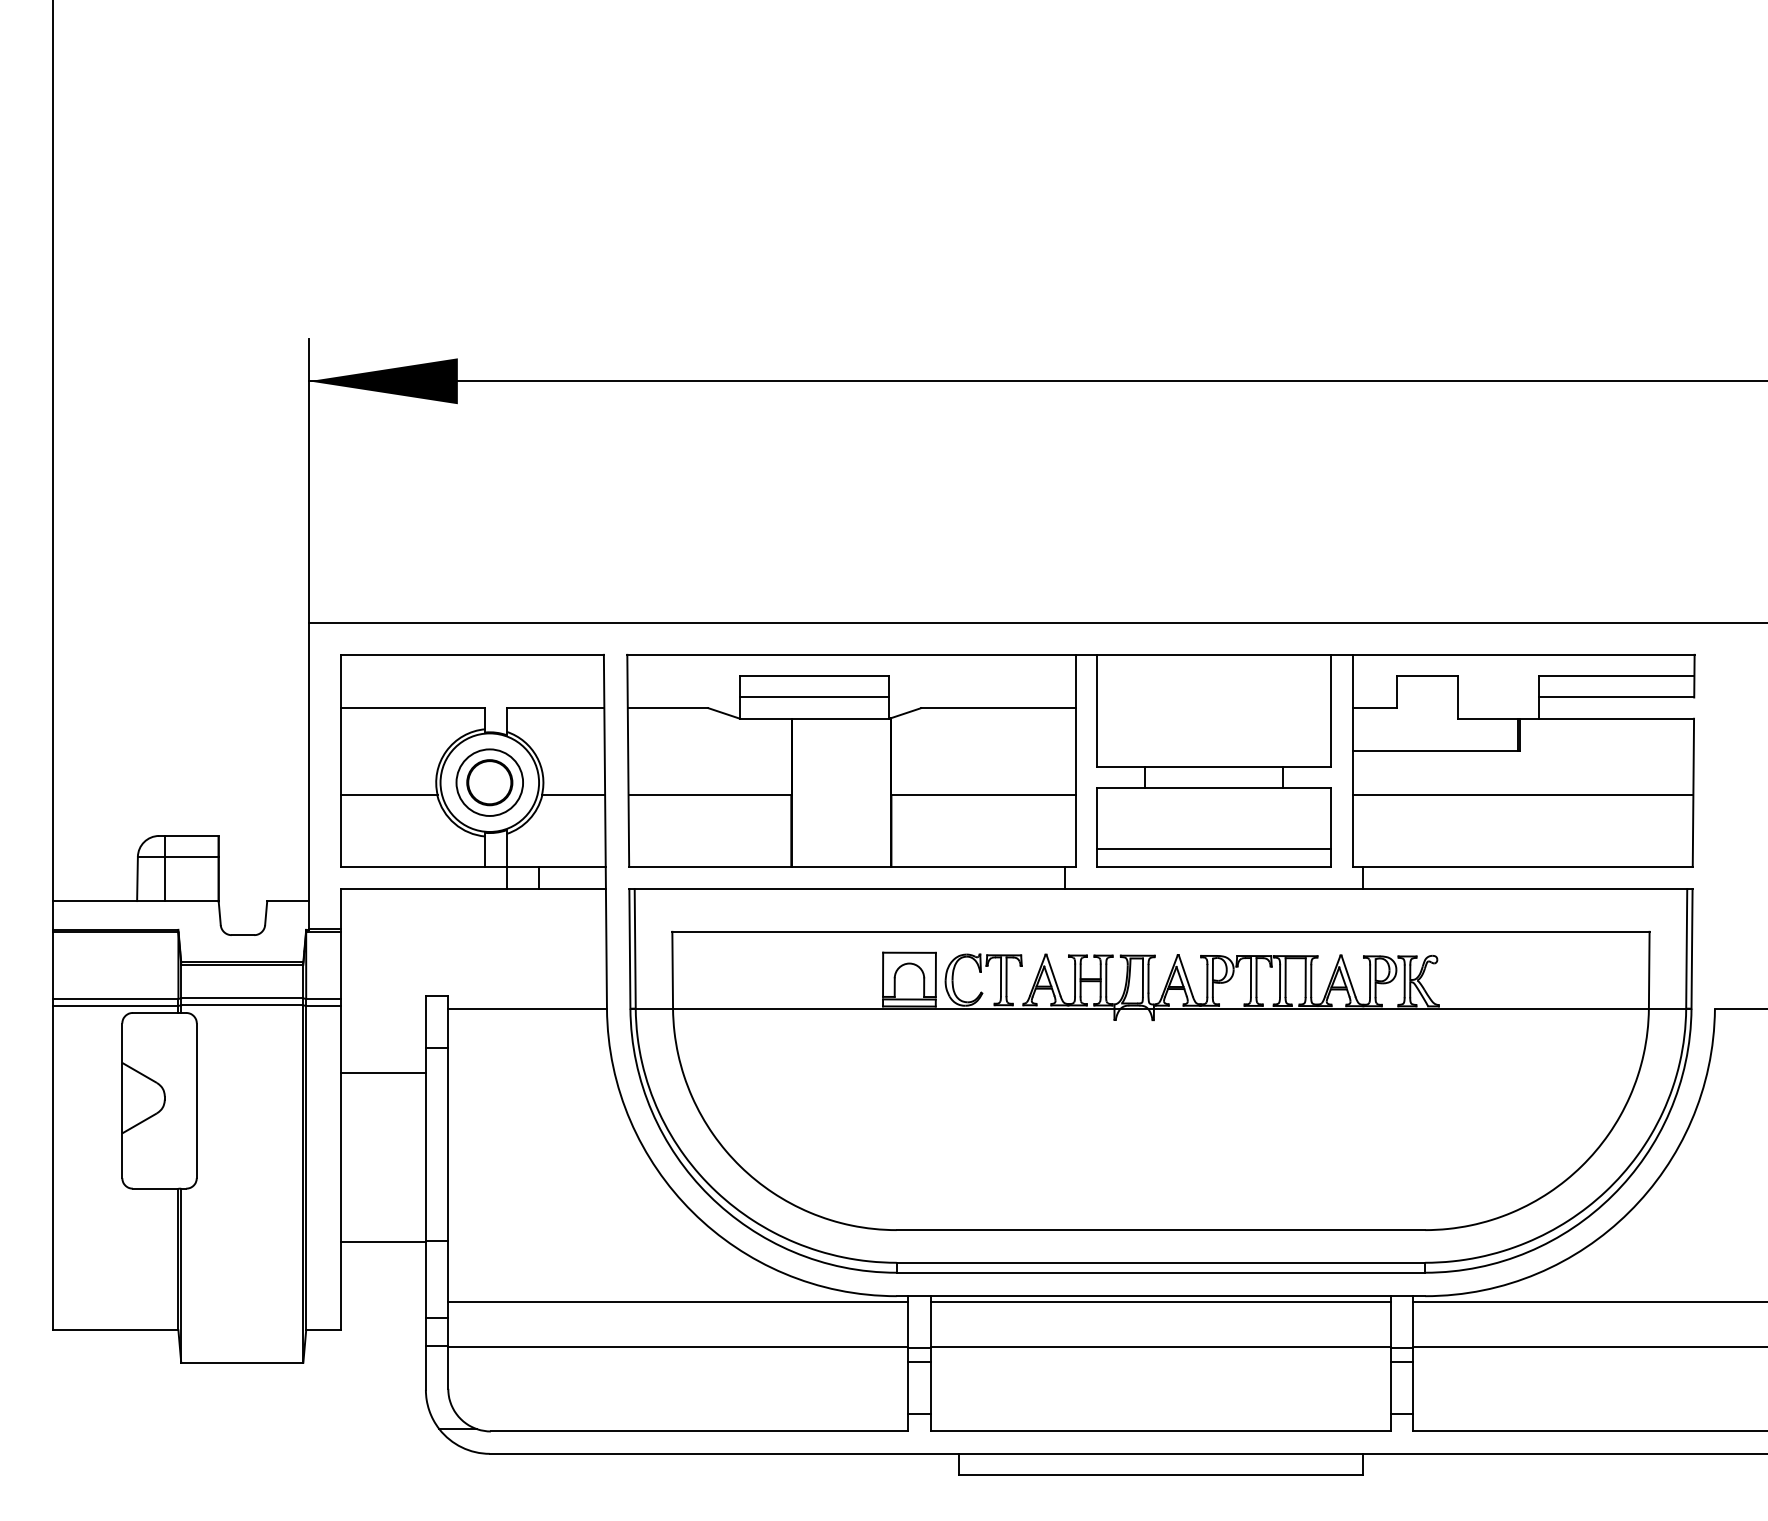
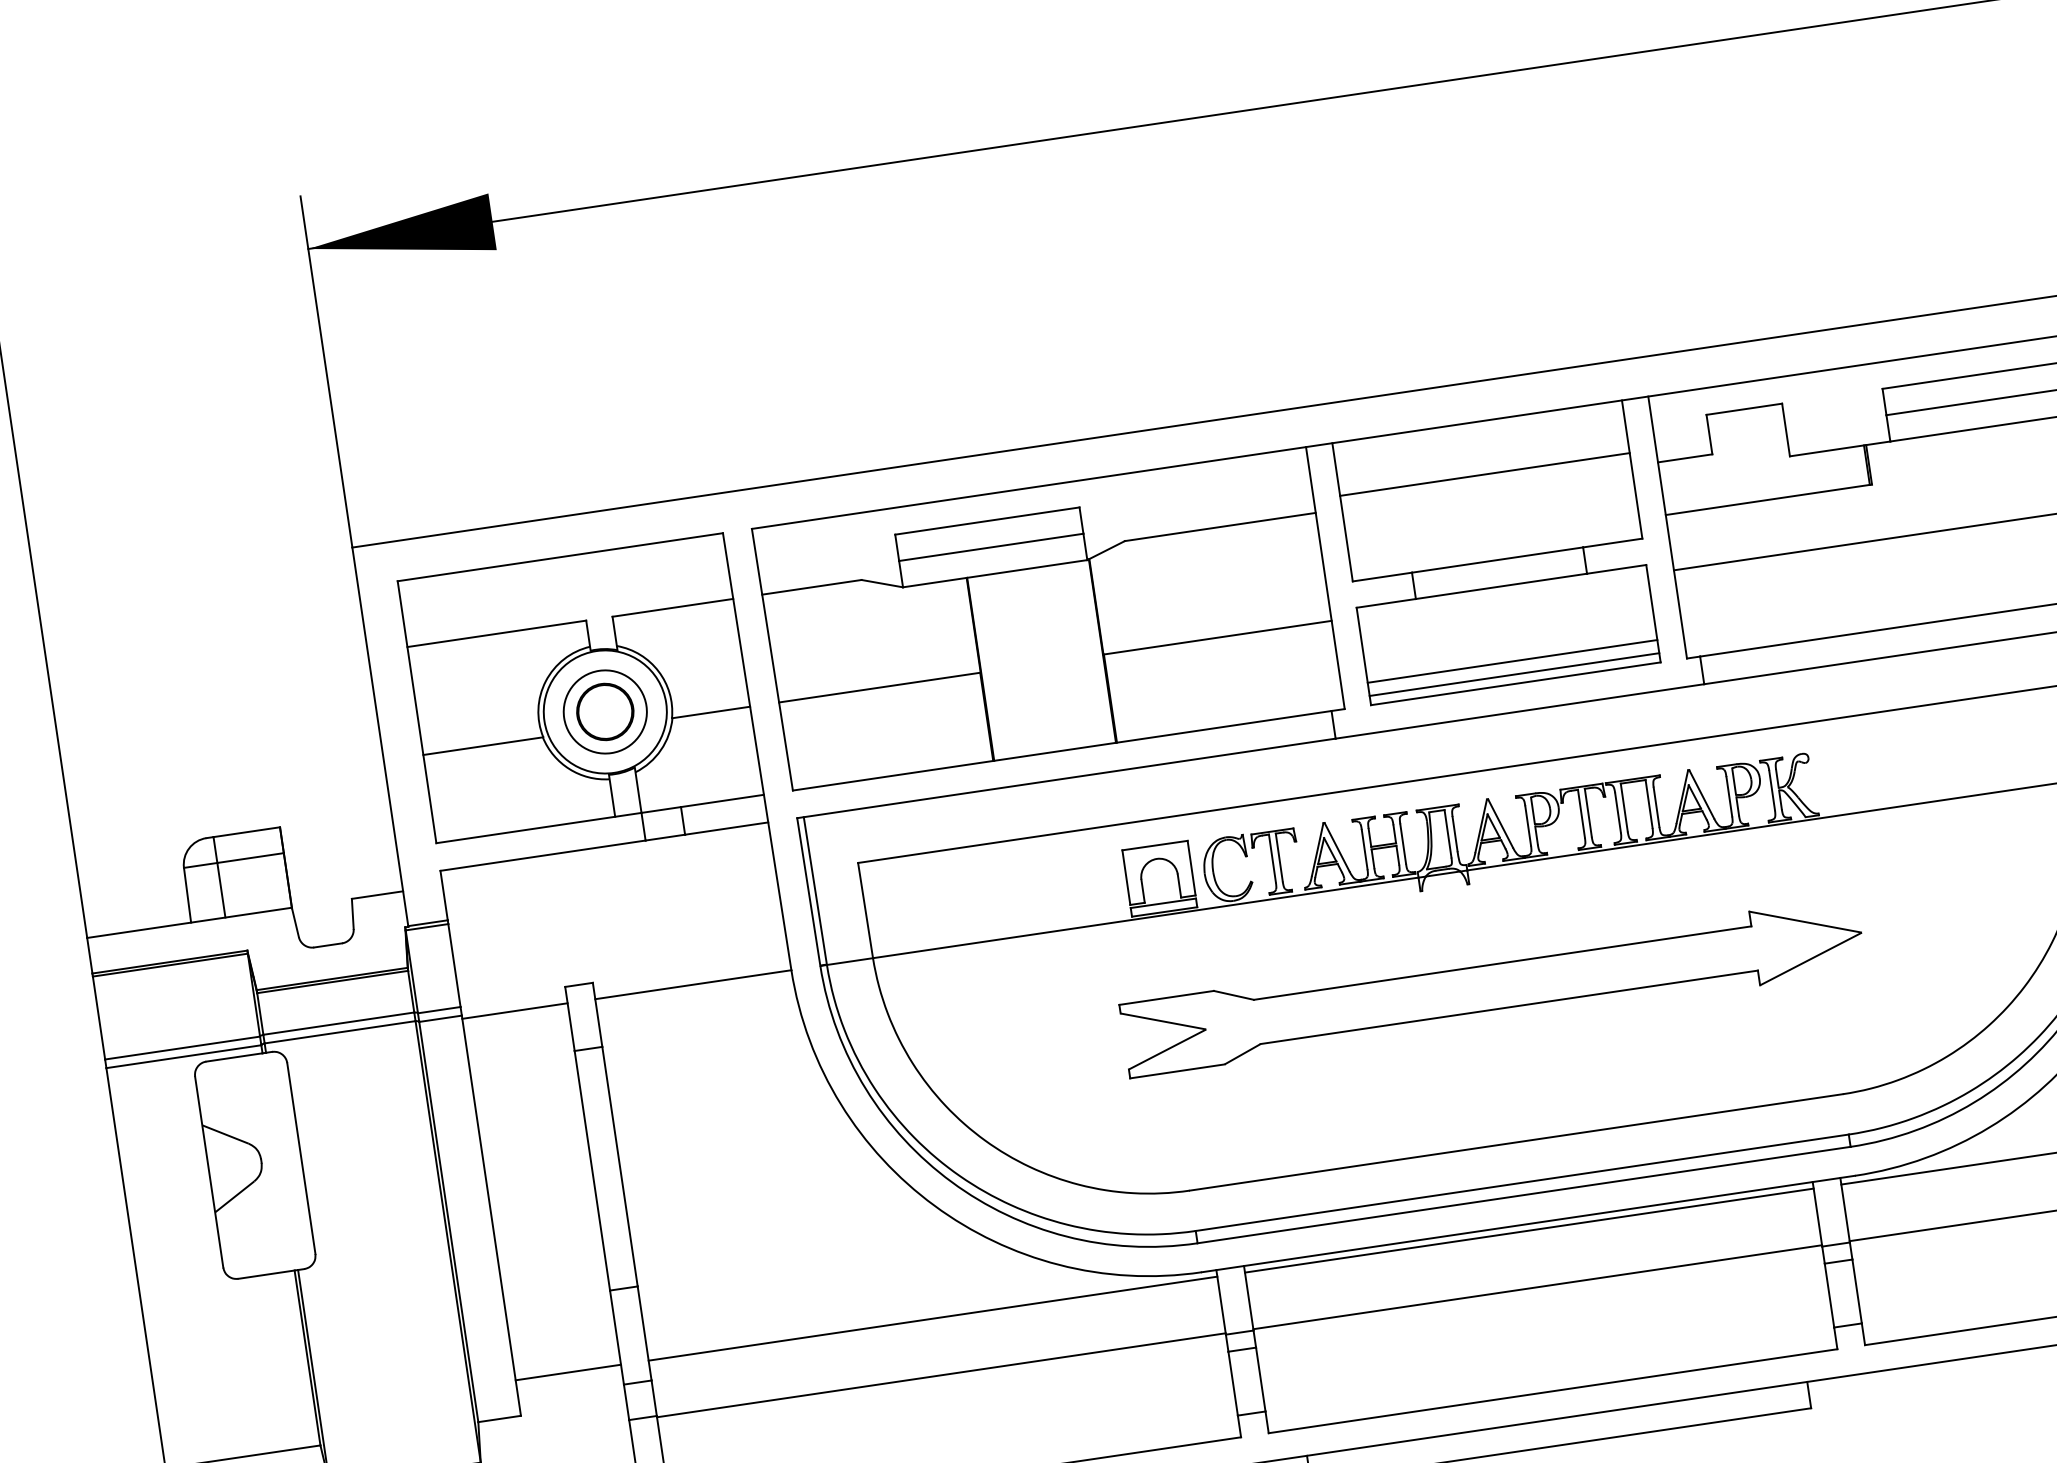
line: (1214, 697) -> (1485, 474), added
line: (1214, 859) -> (1514, 674), added
line: (382, 1072) -> (513, 1010), moved
part: (1160, 1103) -> (1492, 986), added
line: (382, 1241) -> (567, 1372), moved

